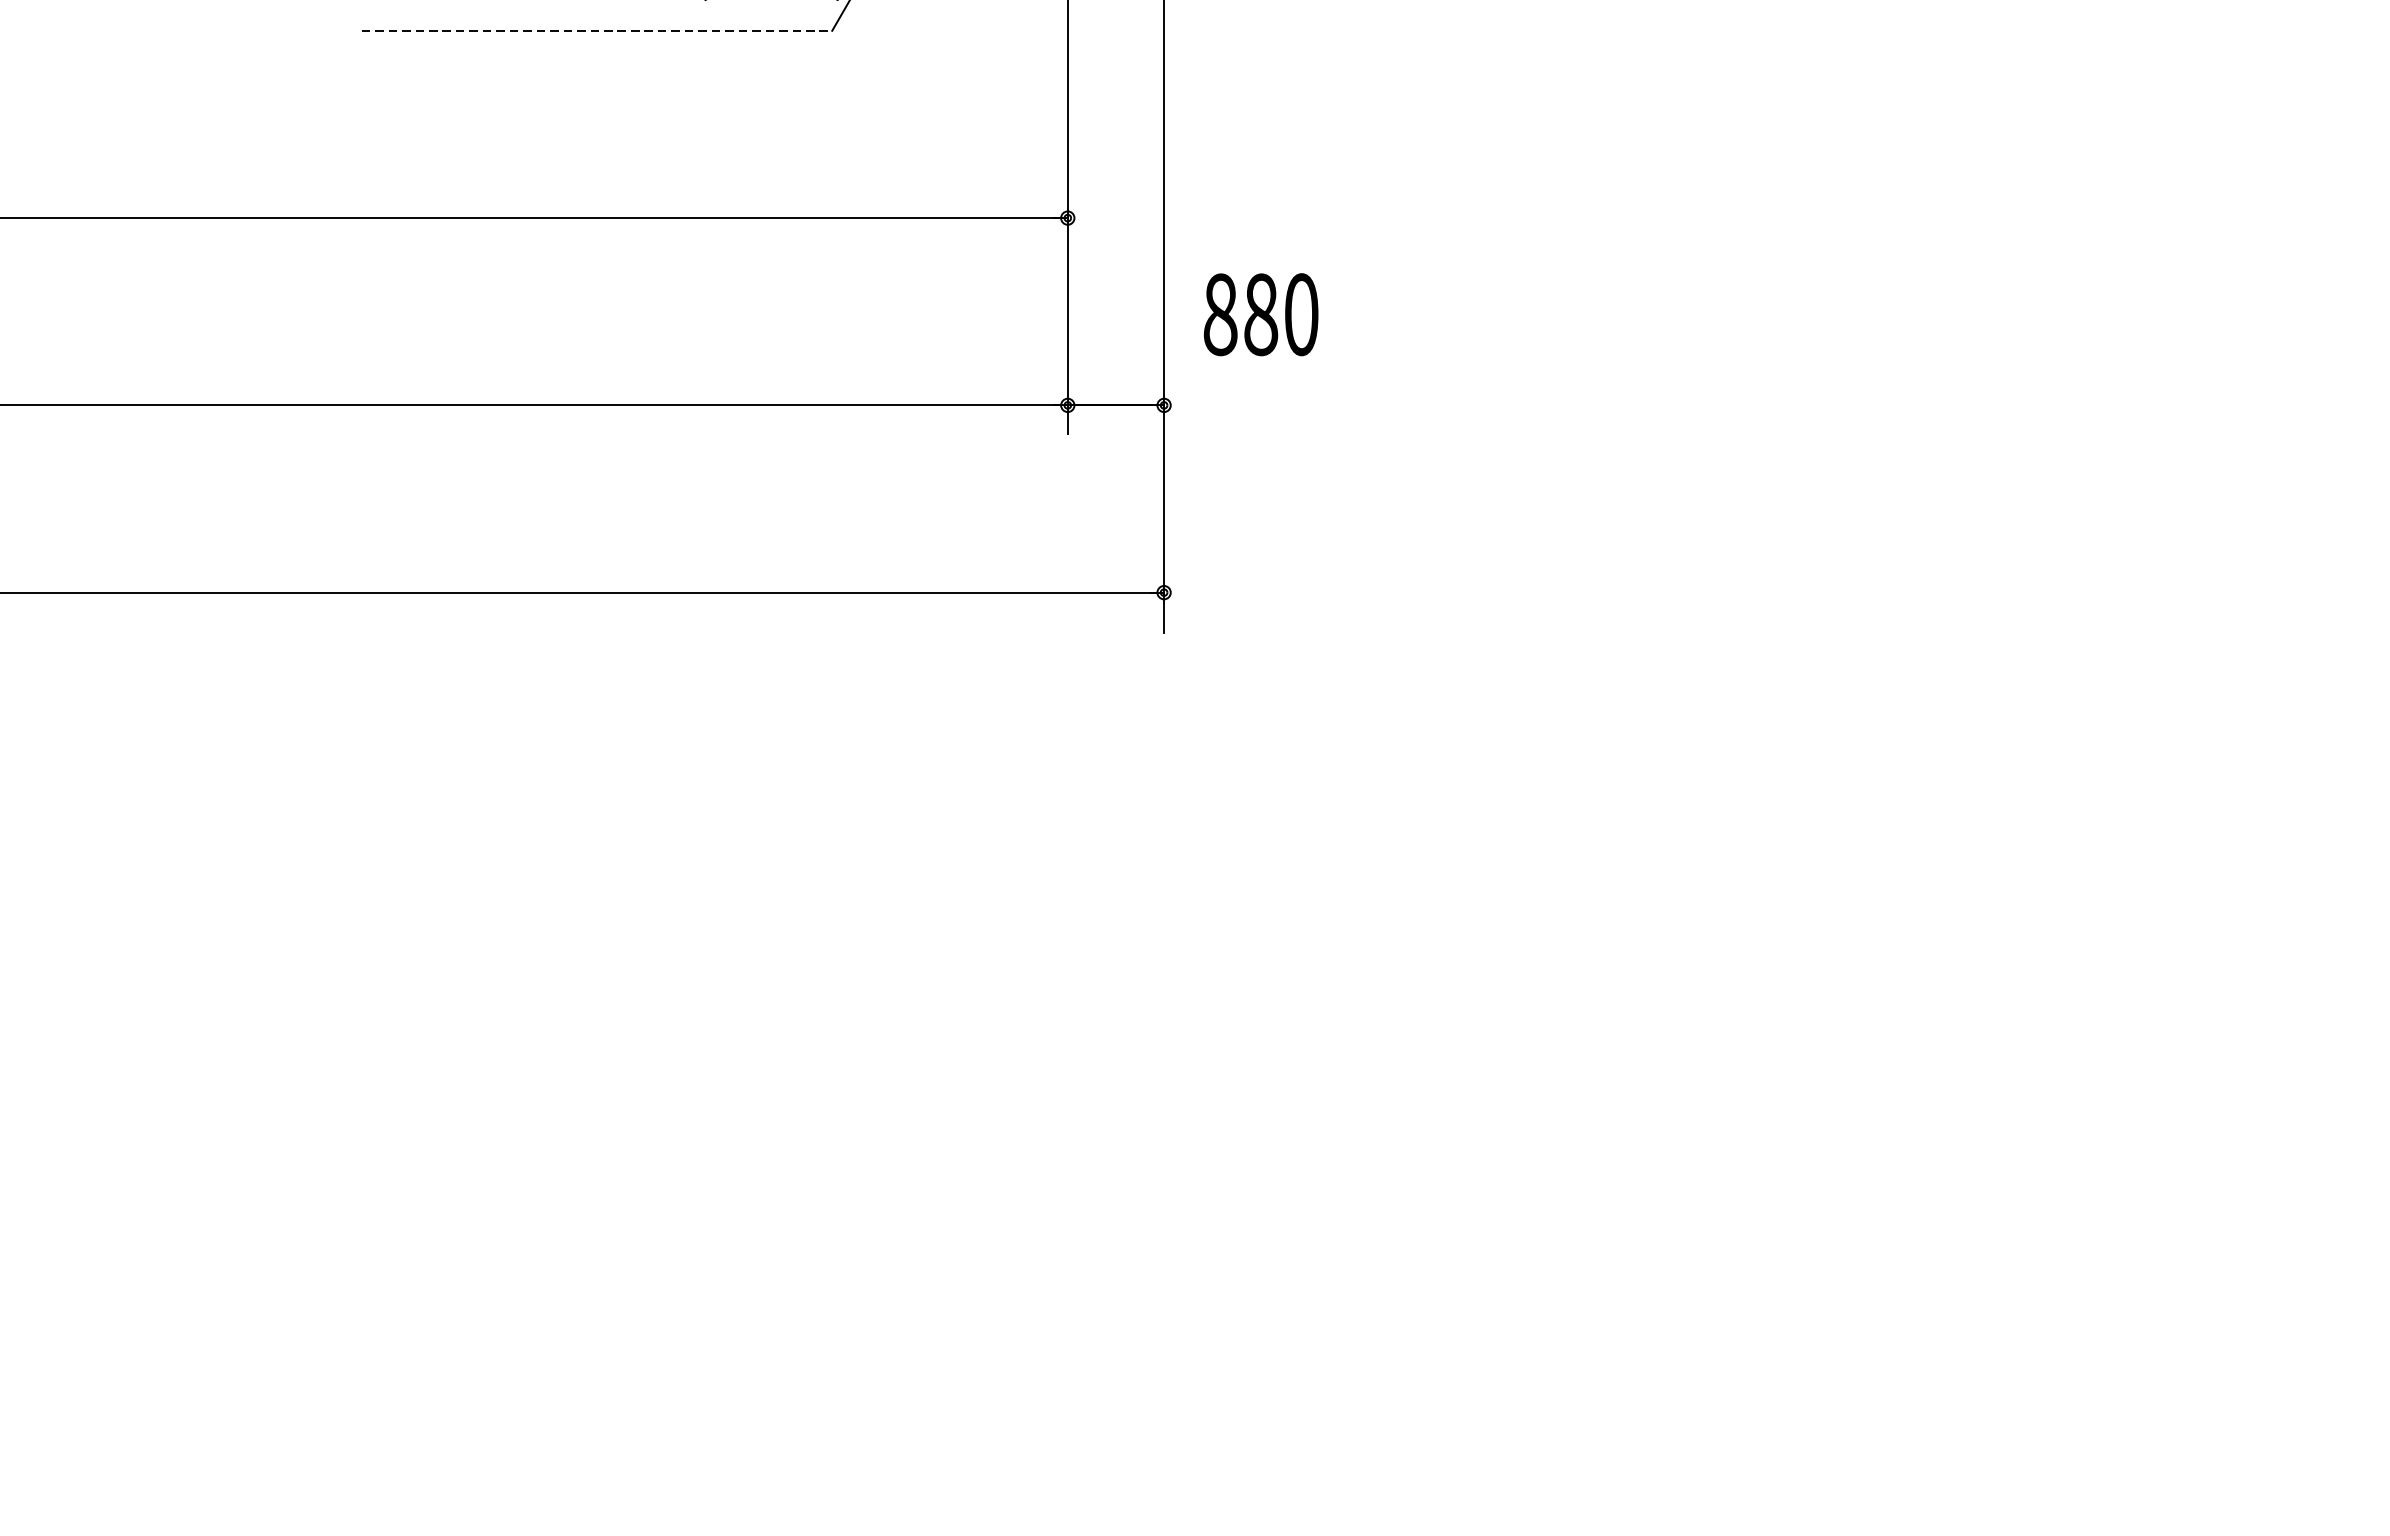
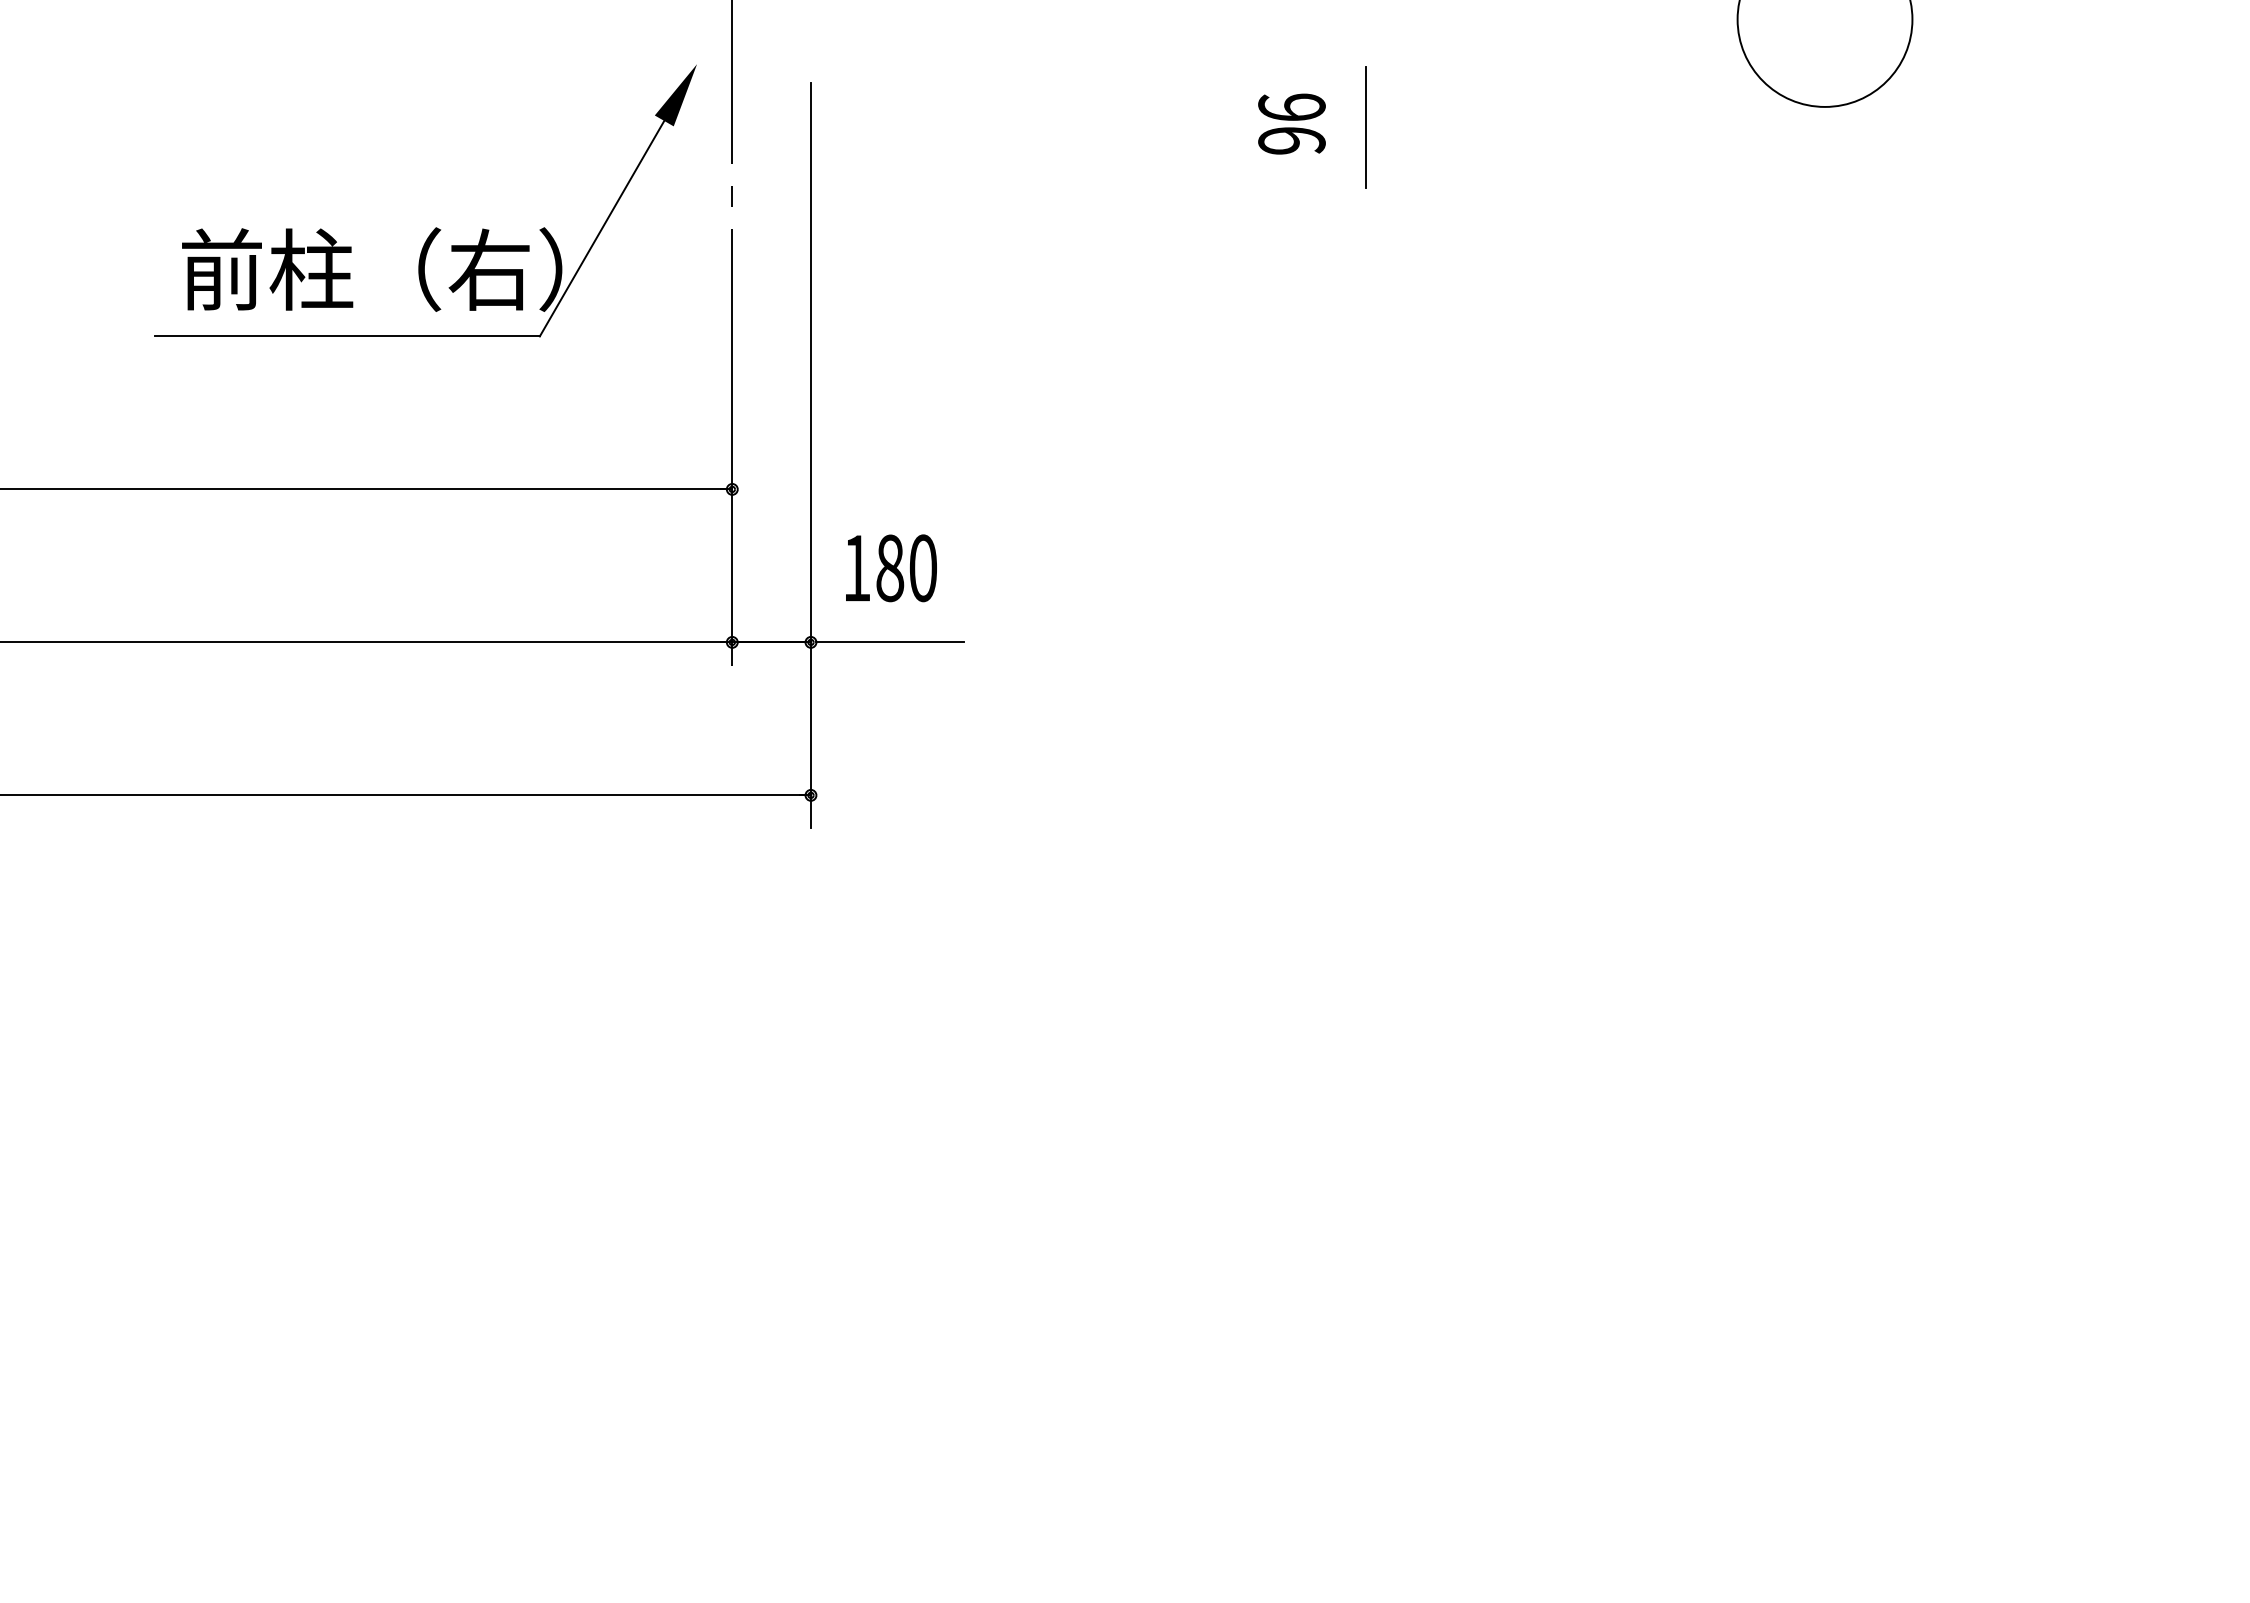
line: (597, 30) -> (348, 336), dashed -> solid
text: (1219, 314) -> (856, 568), 880 -> 180
line: (1261, 405) -> (890, 642), added

